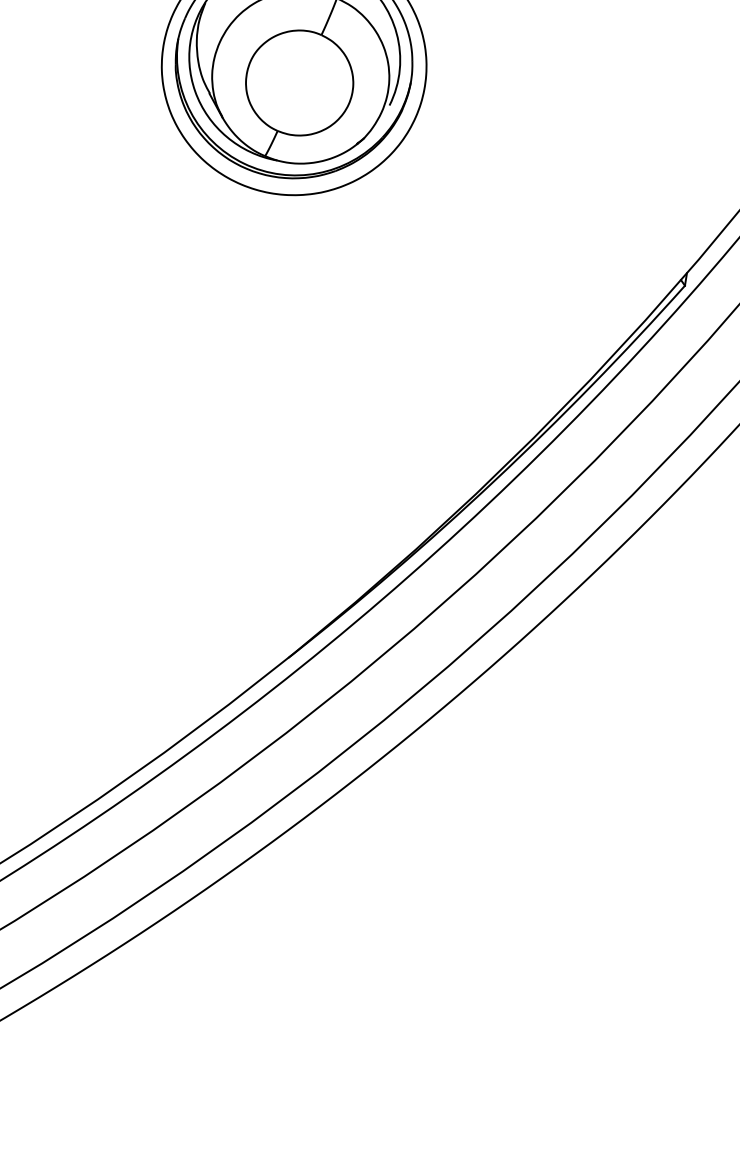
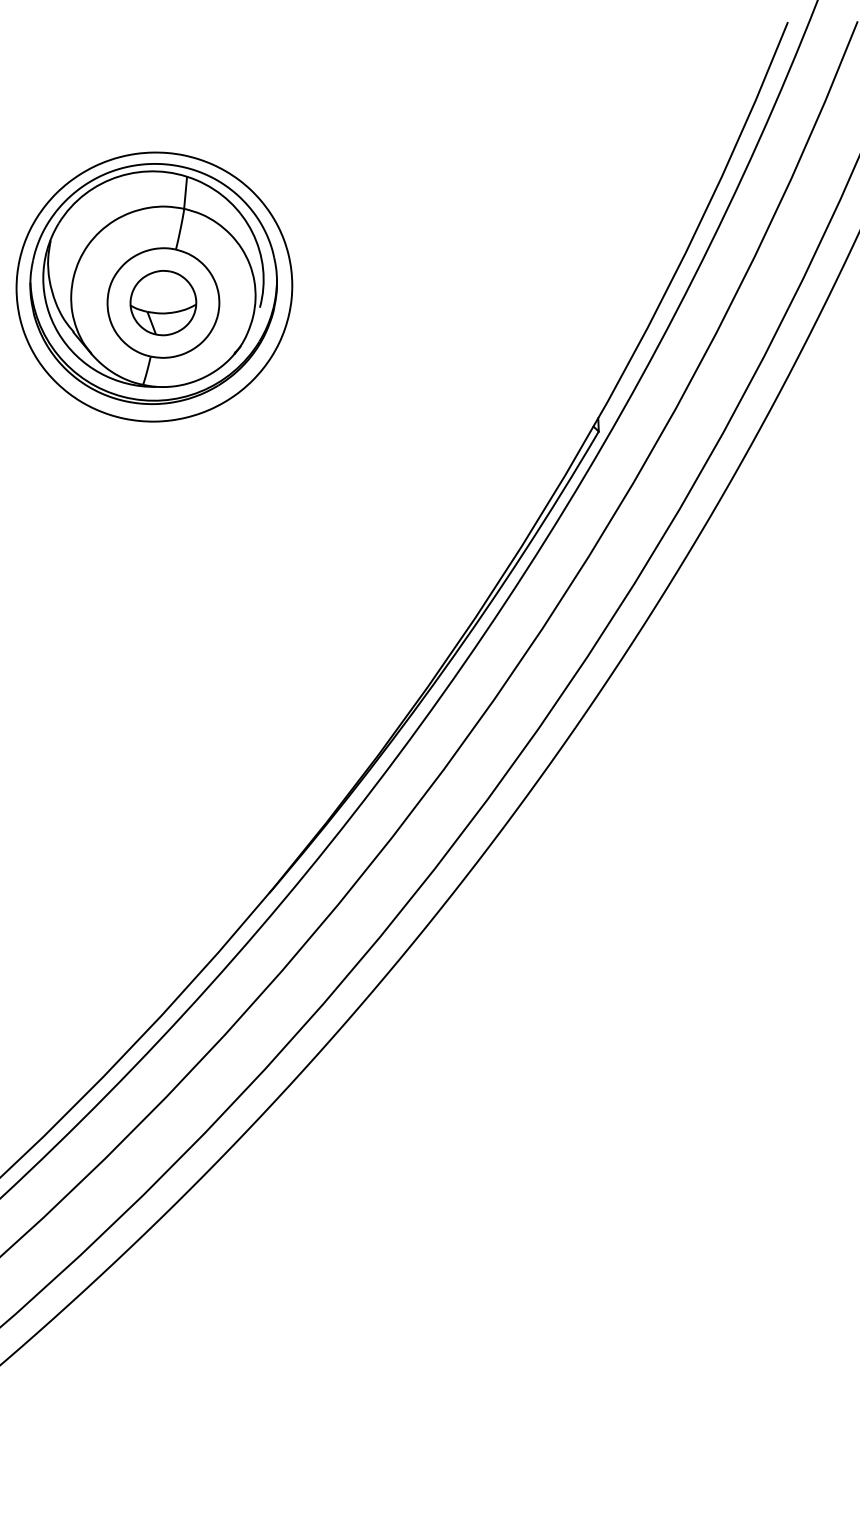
part: (299, 83) -> (163, 303), added

